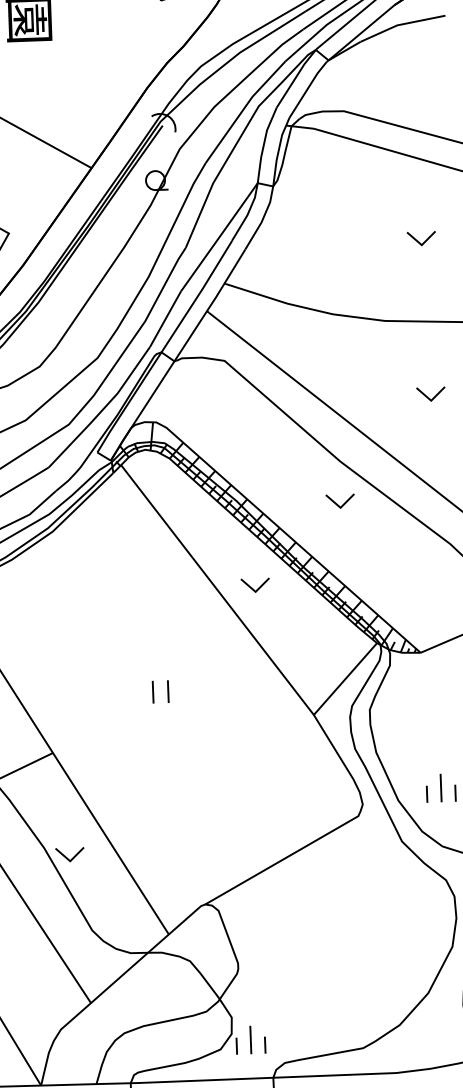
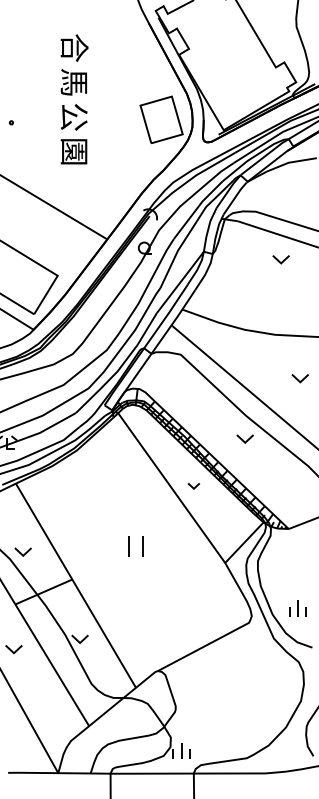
part: (420, 238) -> (280, 259), moved
part: (254, 584) -> (193, 485), size x0.7
part: (160, 692) -> (136, 546), size x1.6

